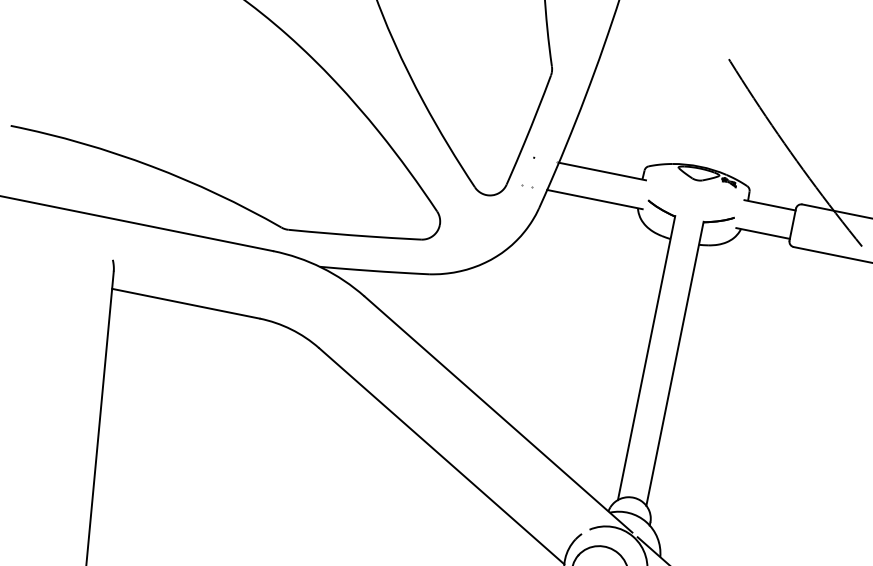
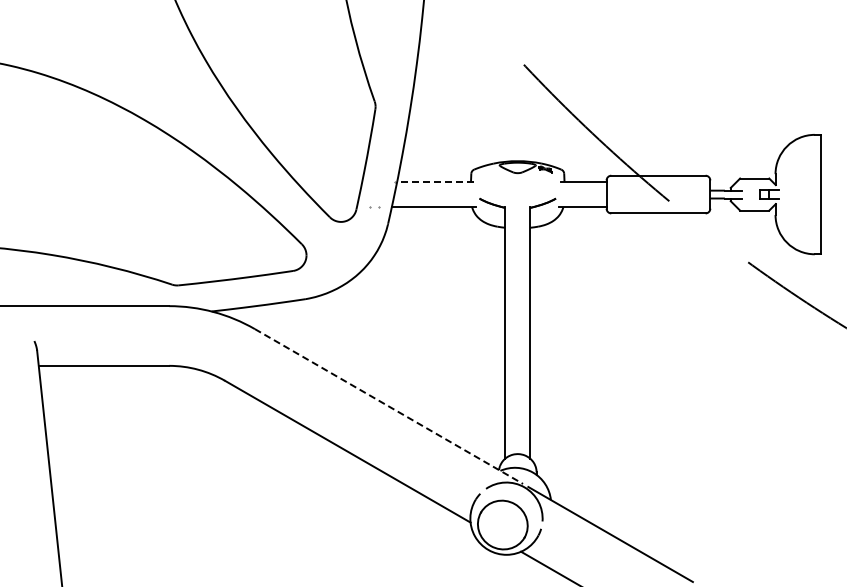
line: (602, 172) -> (435, 182), solid -> dashed
line: (498, 414) -> (388, 406), solid -> dashed

